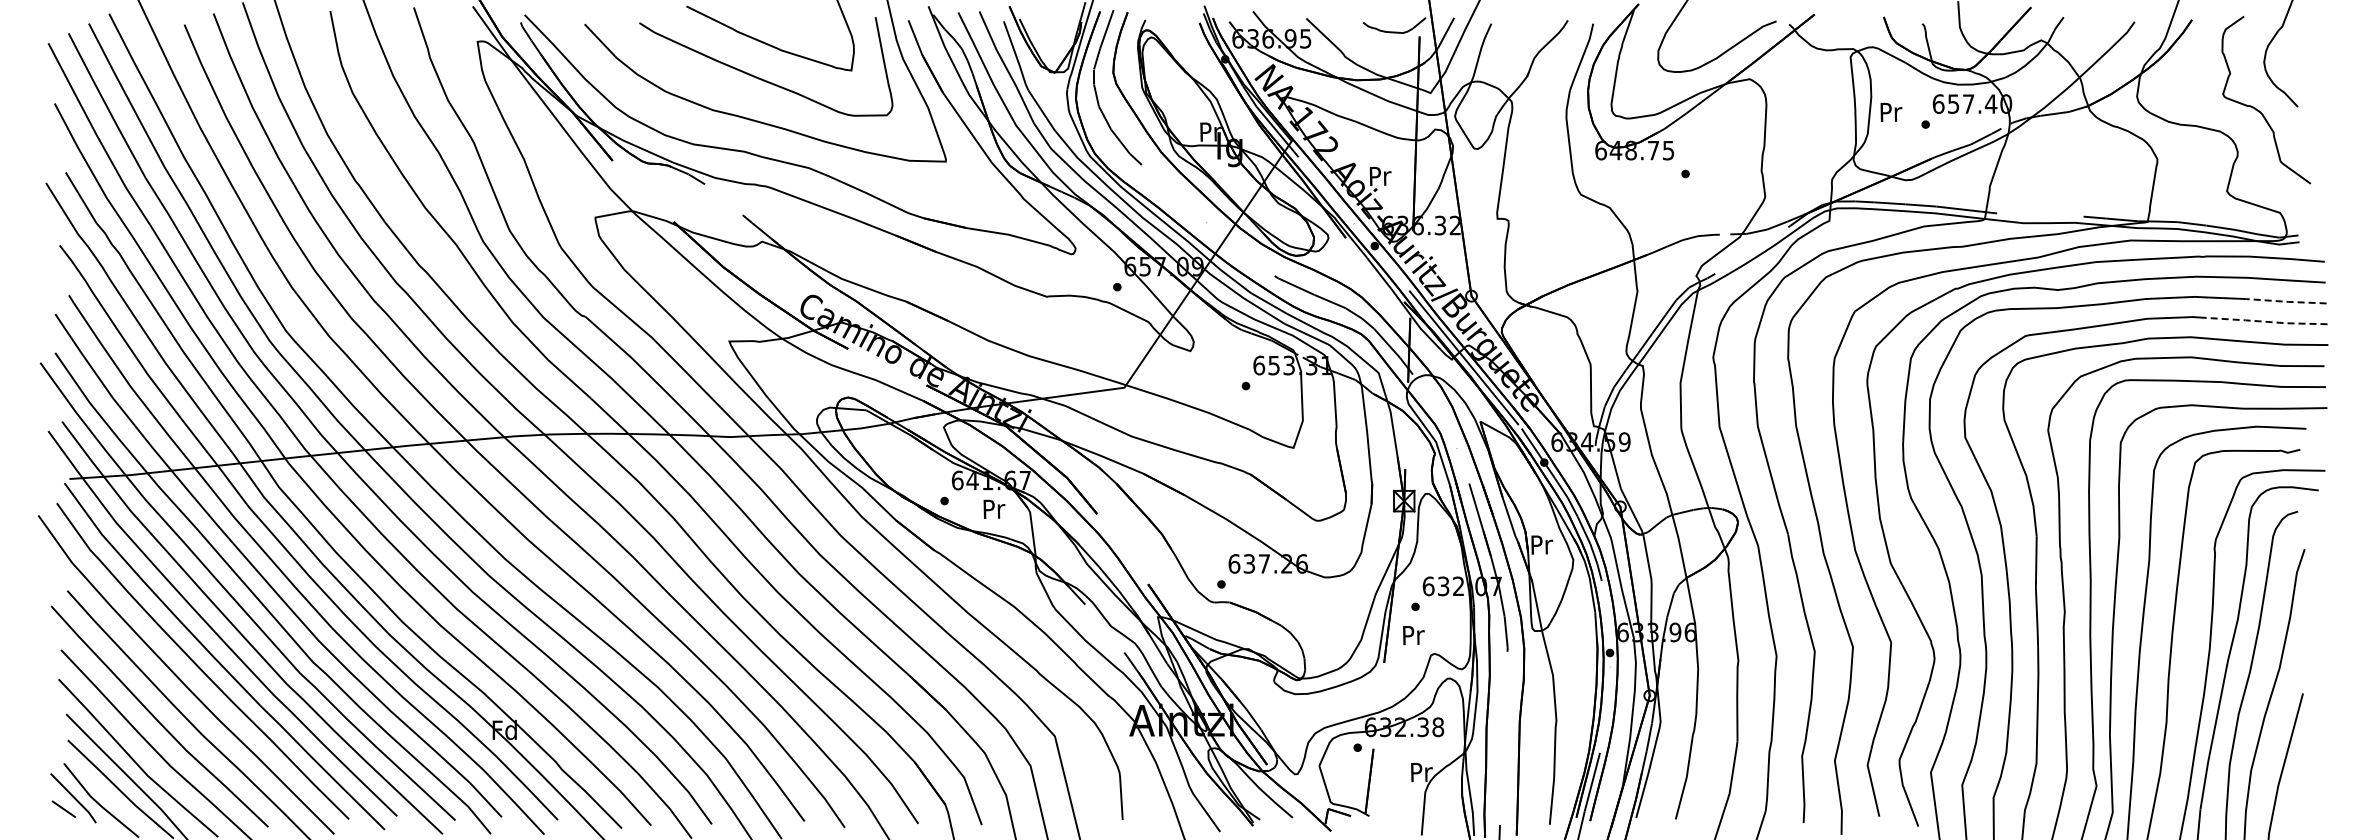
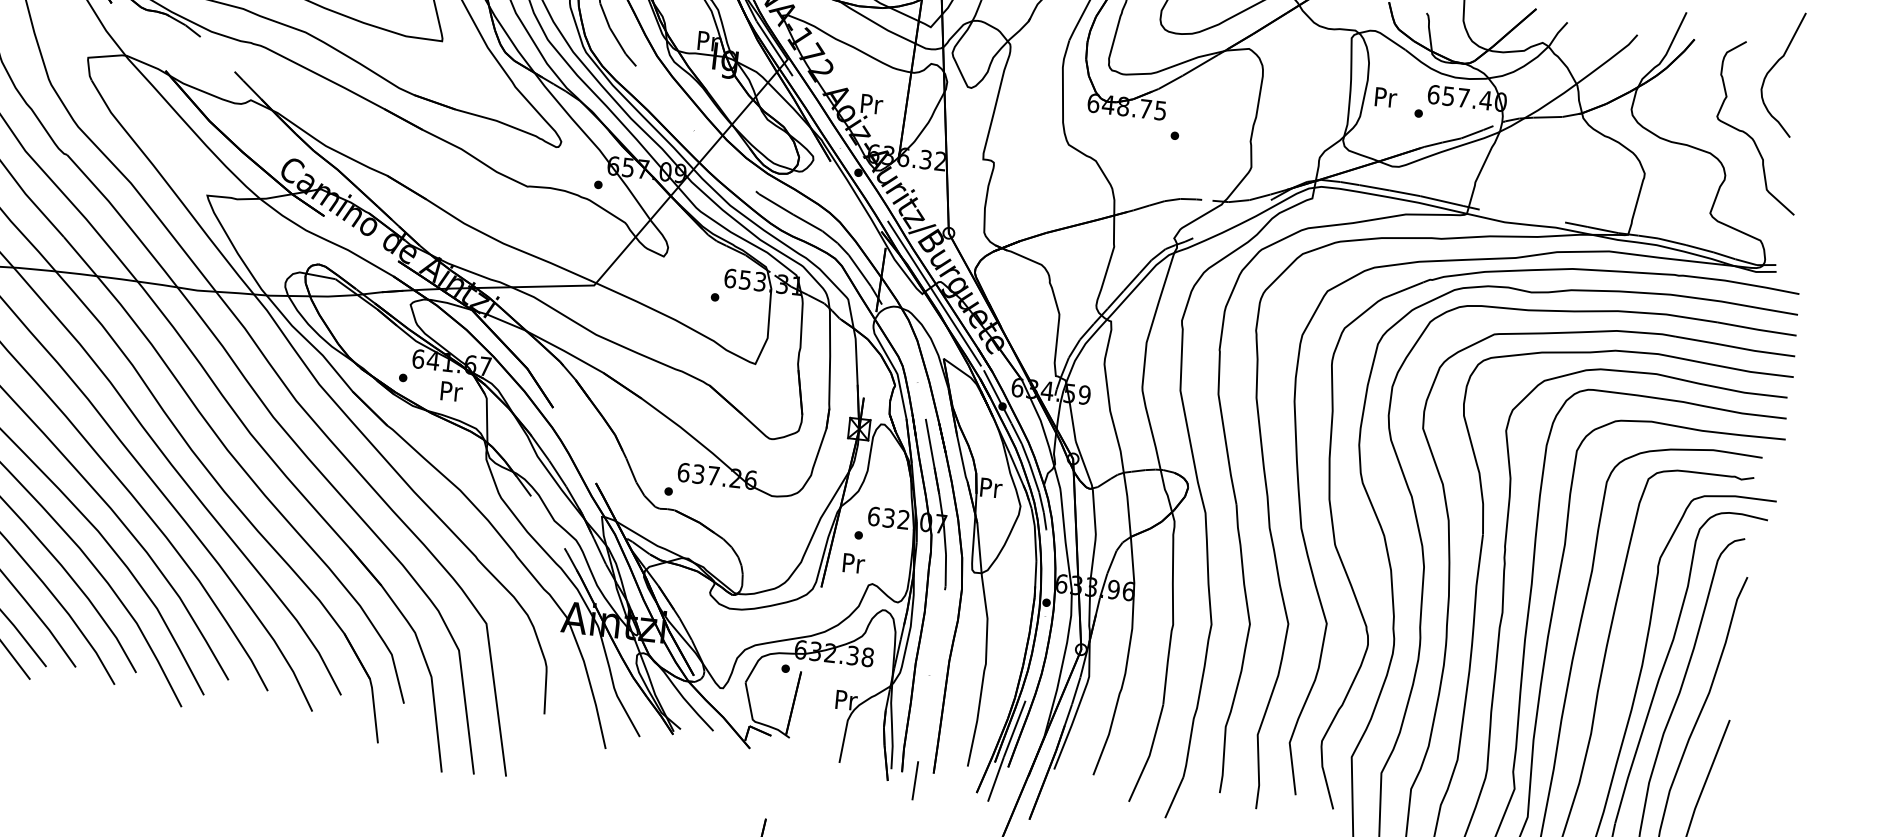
line: (2287, 301) -> (1758, 329), dashed -> solid
line: (2266, 321) -> (1734, 346), dashed -> solid

